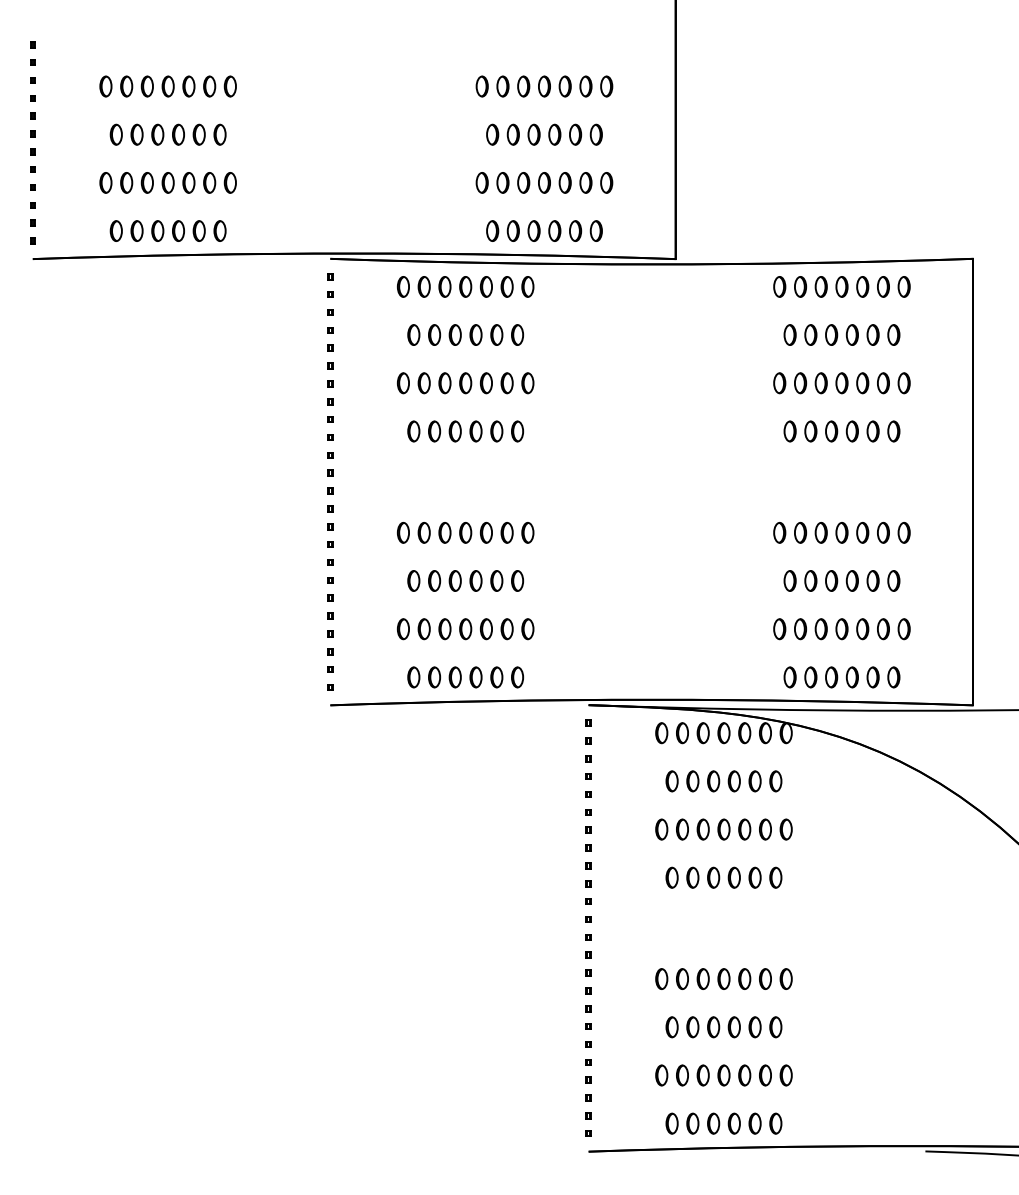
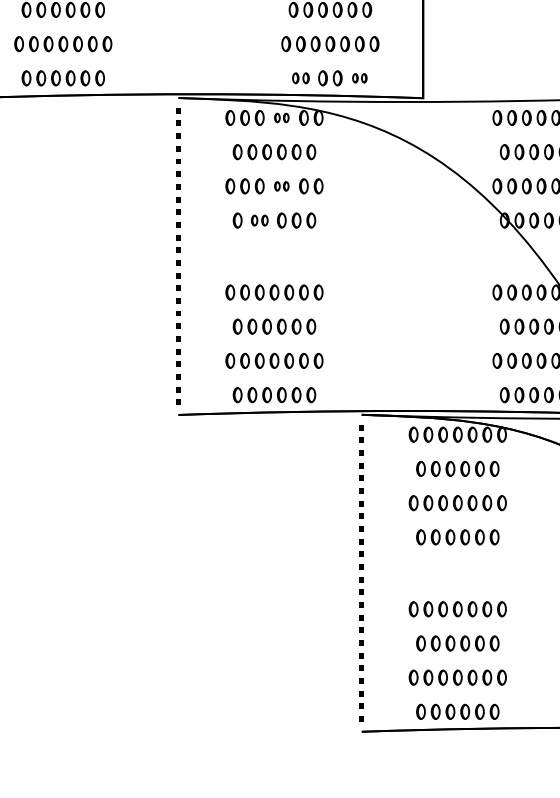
part: (502, 230) -> (300, 77), size x0.7
part: (585, 230) -> (359, 77), size x0.6
part: (475, 286) -> (281, 117), size x0.6
part: (475, 383) -> (281, 186), size x0.6
part: (444, 431) -> (259, 220), size x0.7

